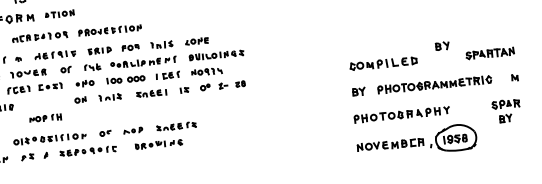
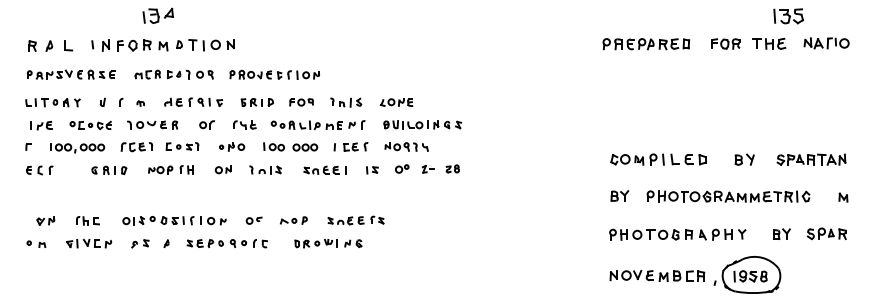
part: (59, 14) -> (205, 45), size x1.43
part: (442, 45) -> (744, 159), moved
part: (45, 118) -> (170, 169), moved
part: (505, 118) -> (781, 233), moved

